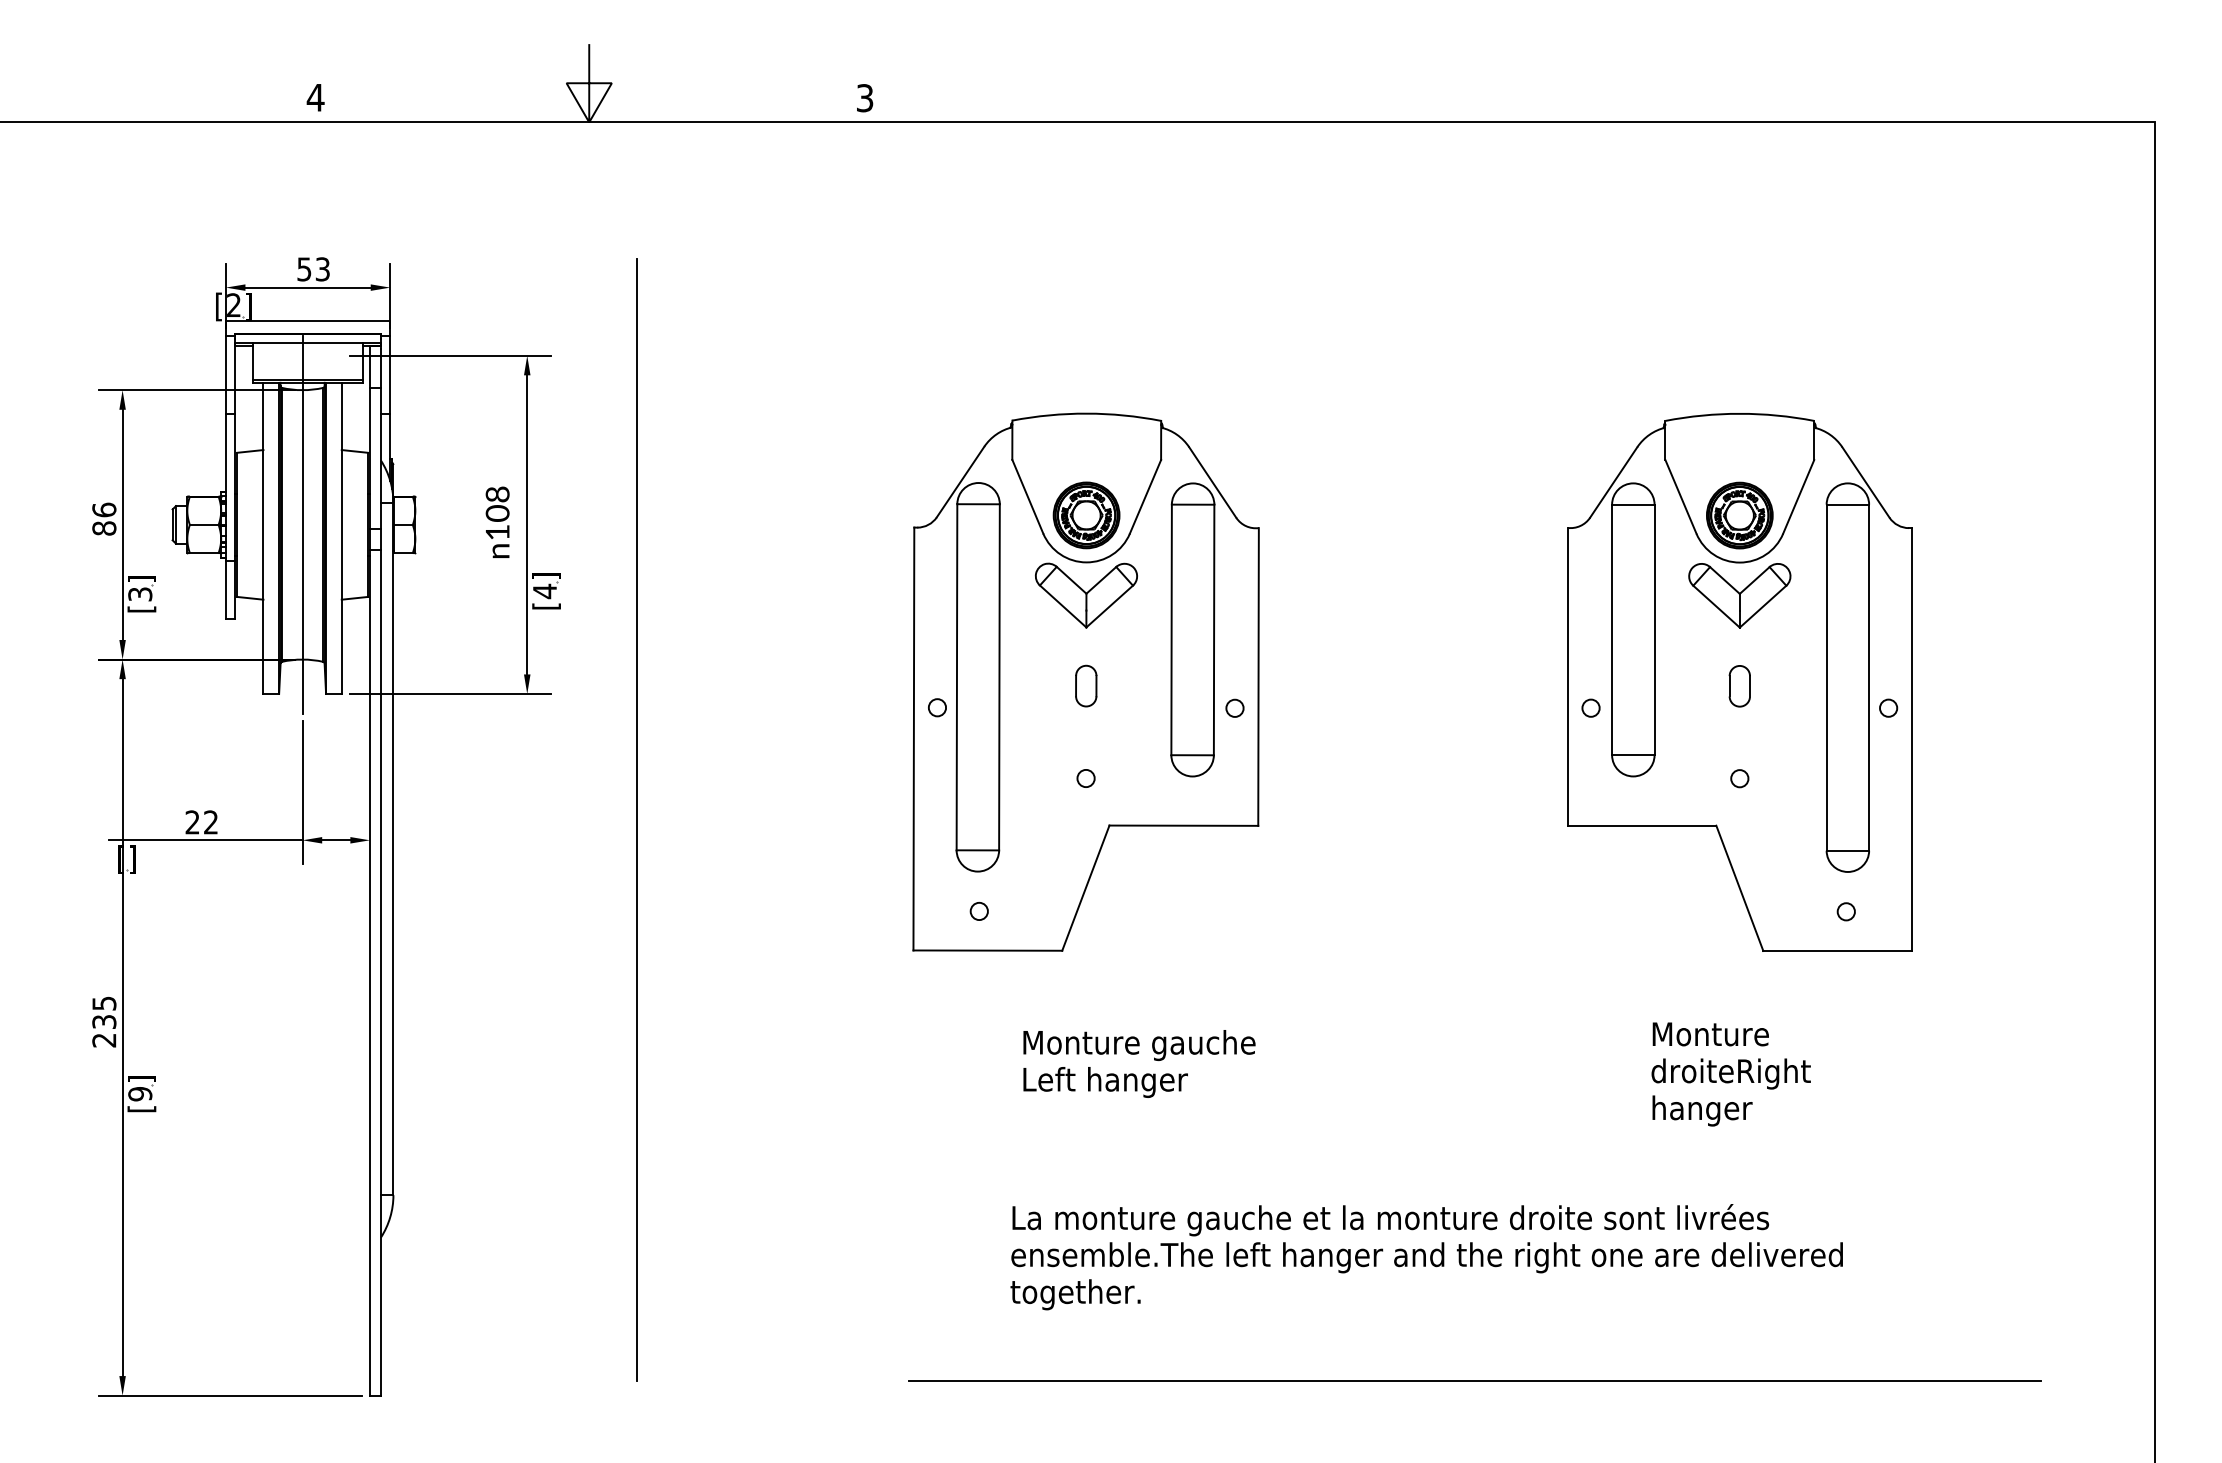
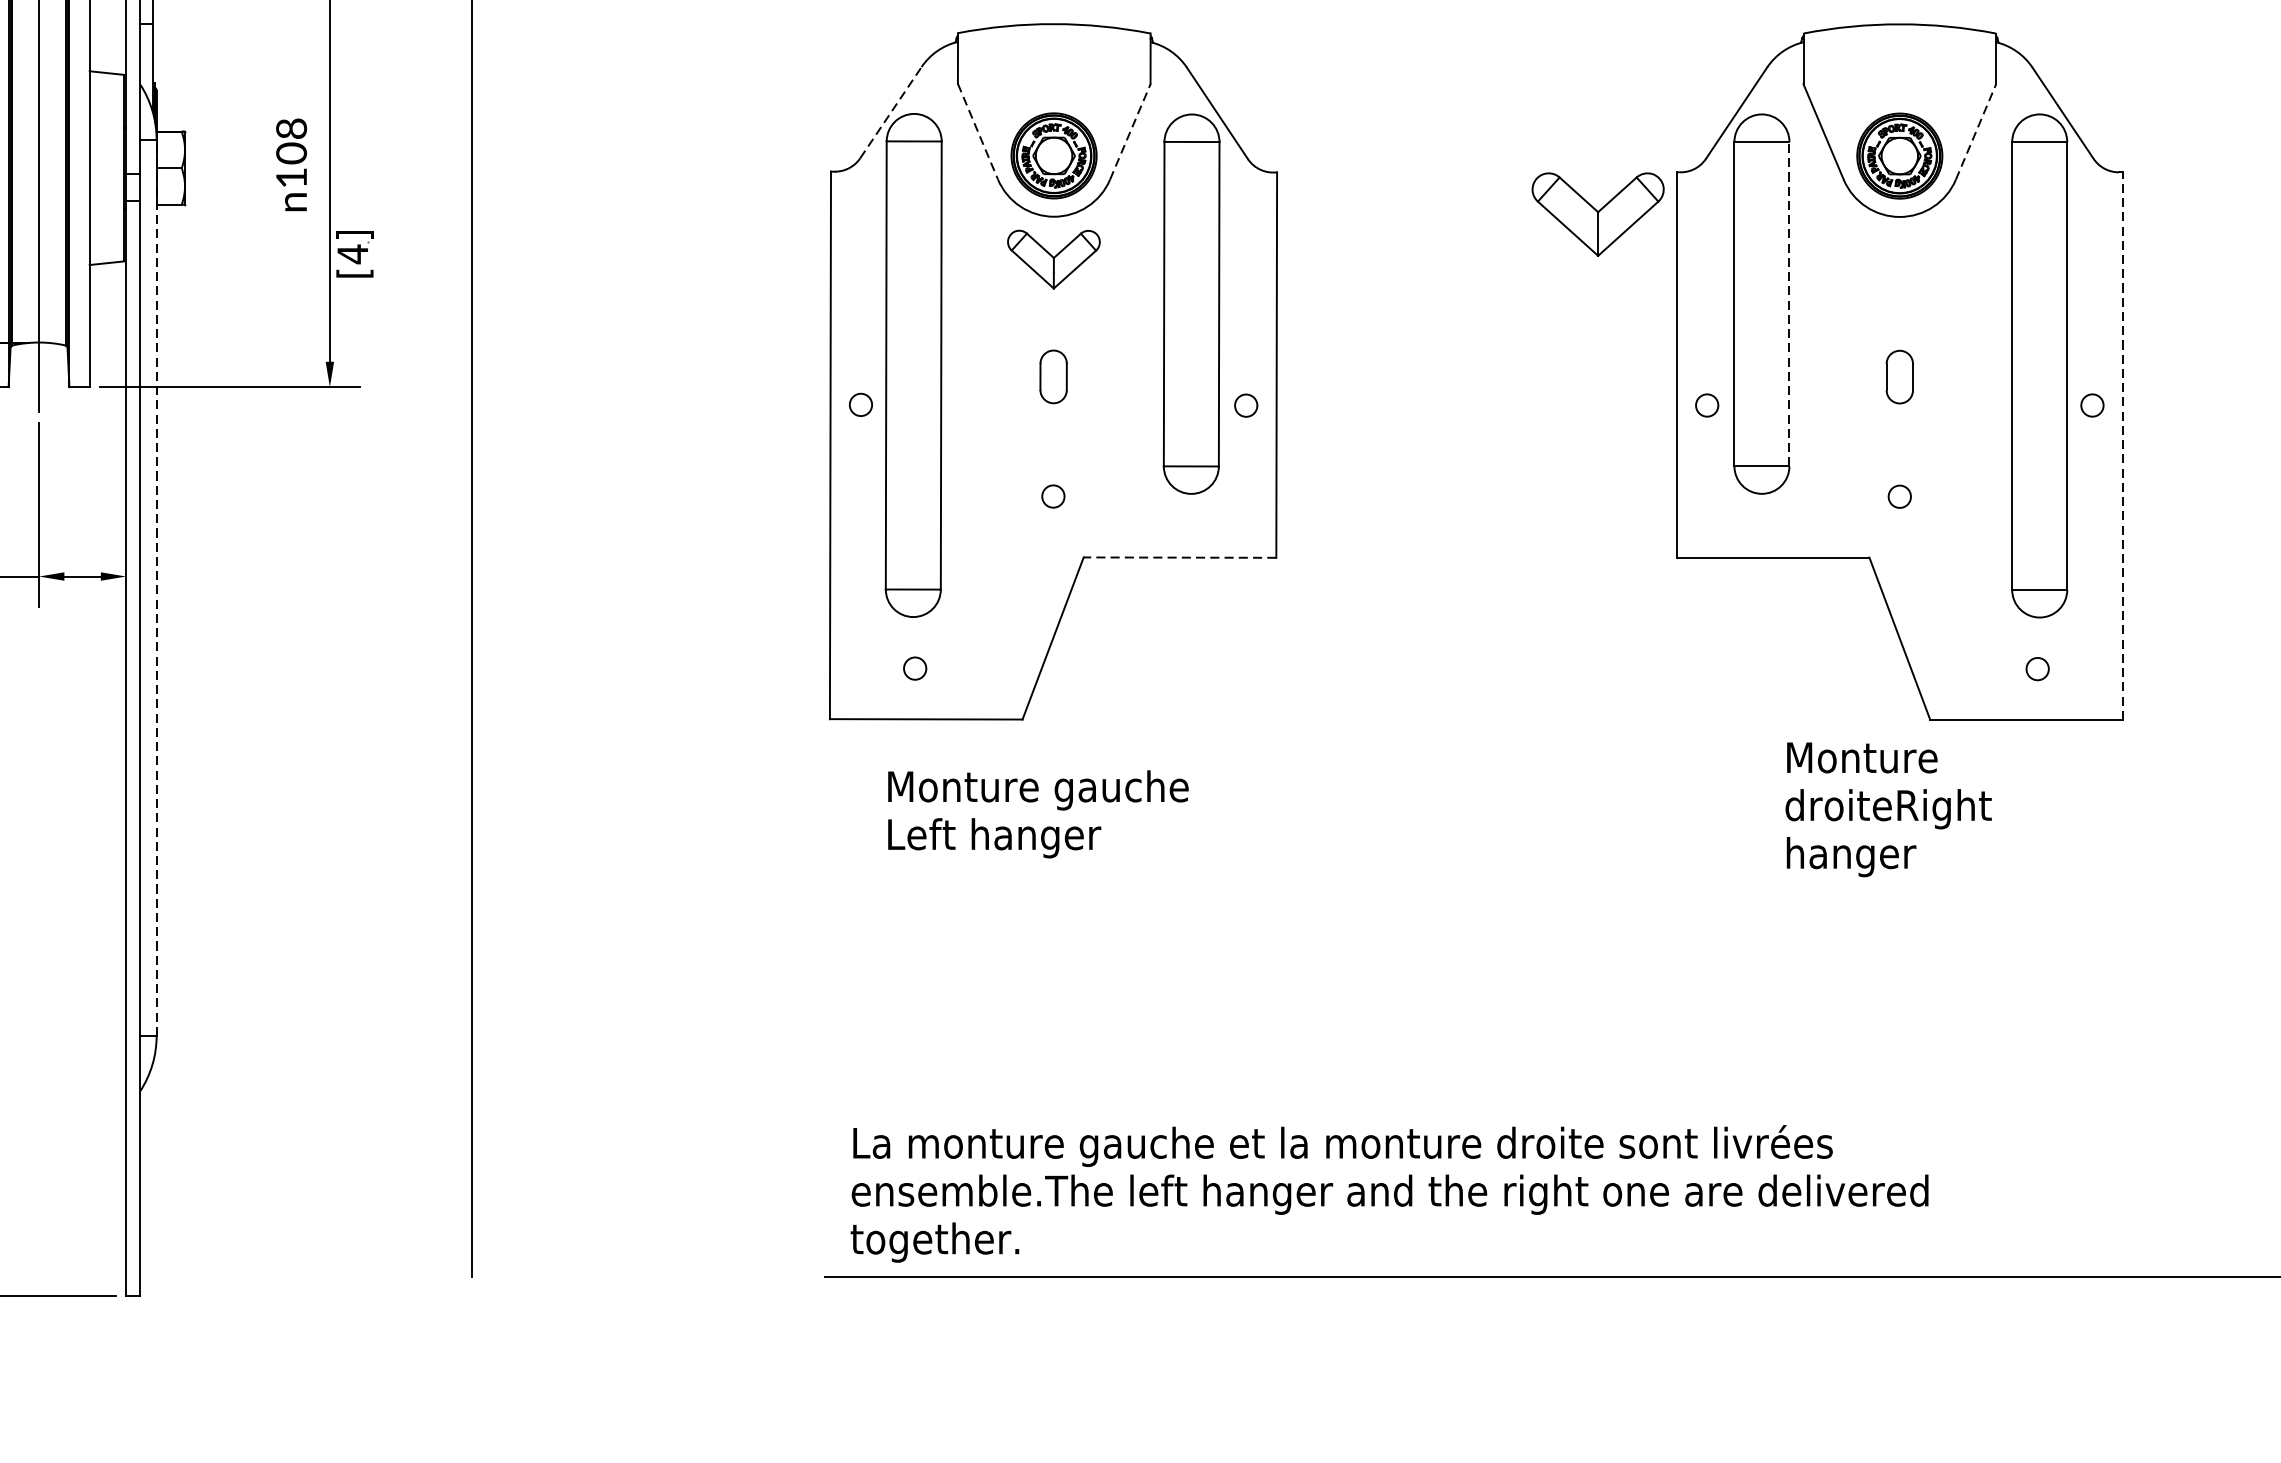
line: (960, 481) -> (890, 111), solid -> dashed
line: (1145, 496) -> (1130, 131), solid -> dashed
line: (1798, 496) -> (1975, 131), solid -> dashed
line: (1027, 497) -> (977, 132), solid -> dashed
part: (1086, 595) -> (1053, 259), size x0.7
part: (1739, 595) -> (1597, 214), moved
line: (1654, 629) -> (1789, 303), solid -> dashed
line: (1912, 739) -> (2123, 446), solid -> dashed
line: (1183, 825) -> (1179, 557), solid -> dashed
line: (393, 848) -> (156, 587), solid -> dashed
text: (1139, 1063) -> (1038, 813), moved
text: (1730, 1074) -> (1887, 809), moved
text: (1426, 1257) -> (1389, 1194), moved

